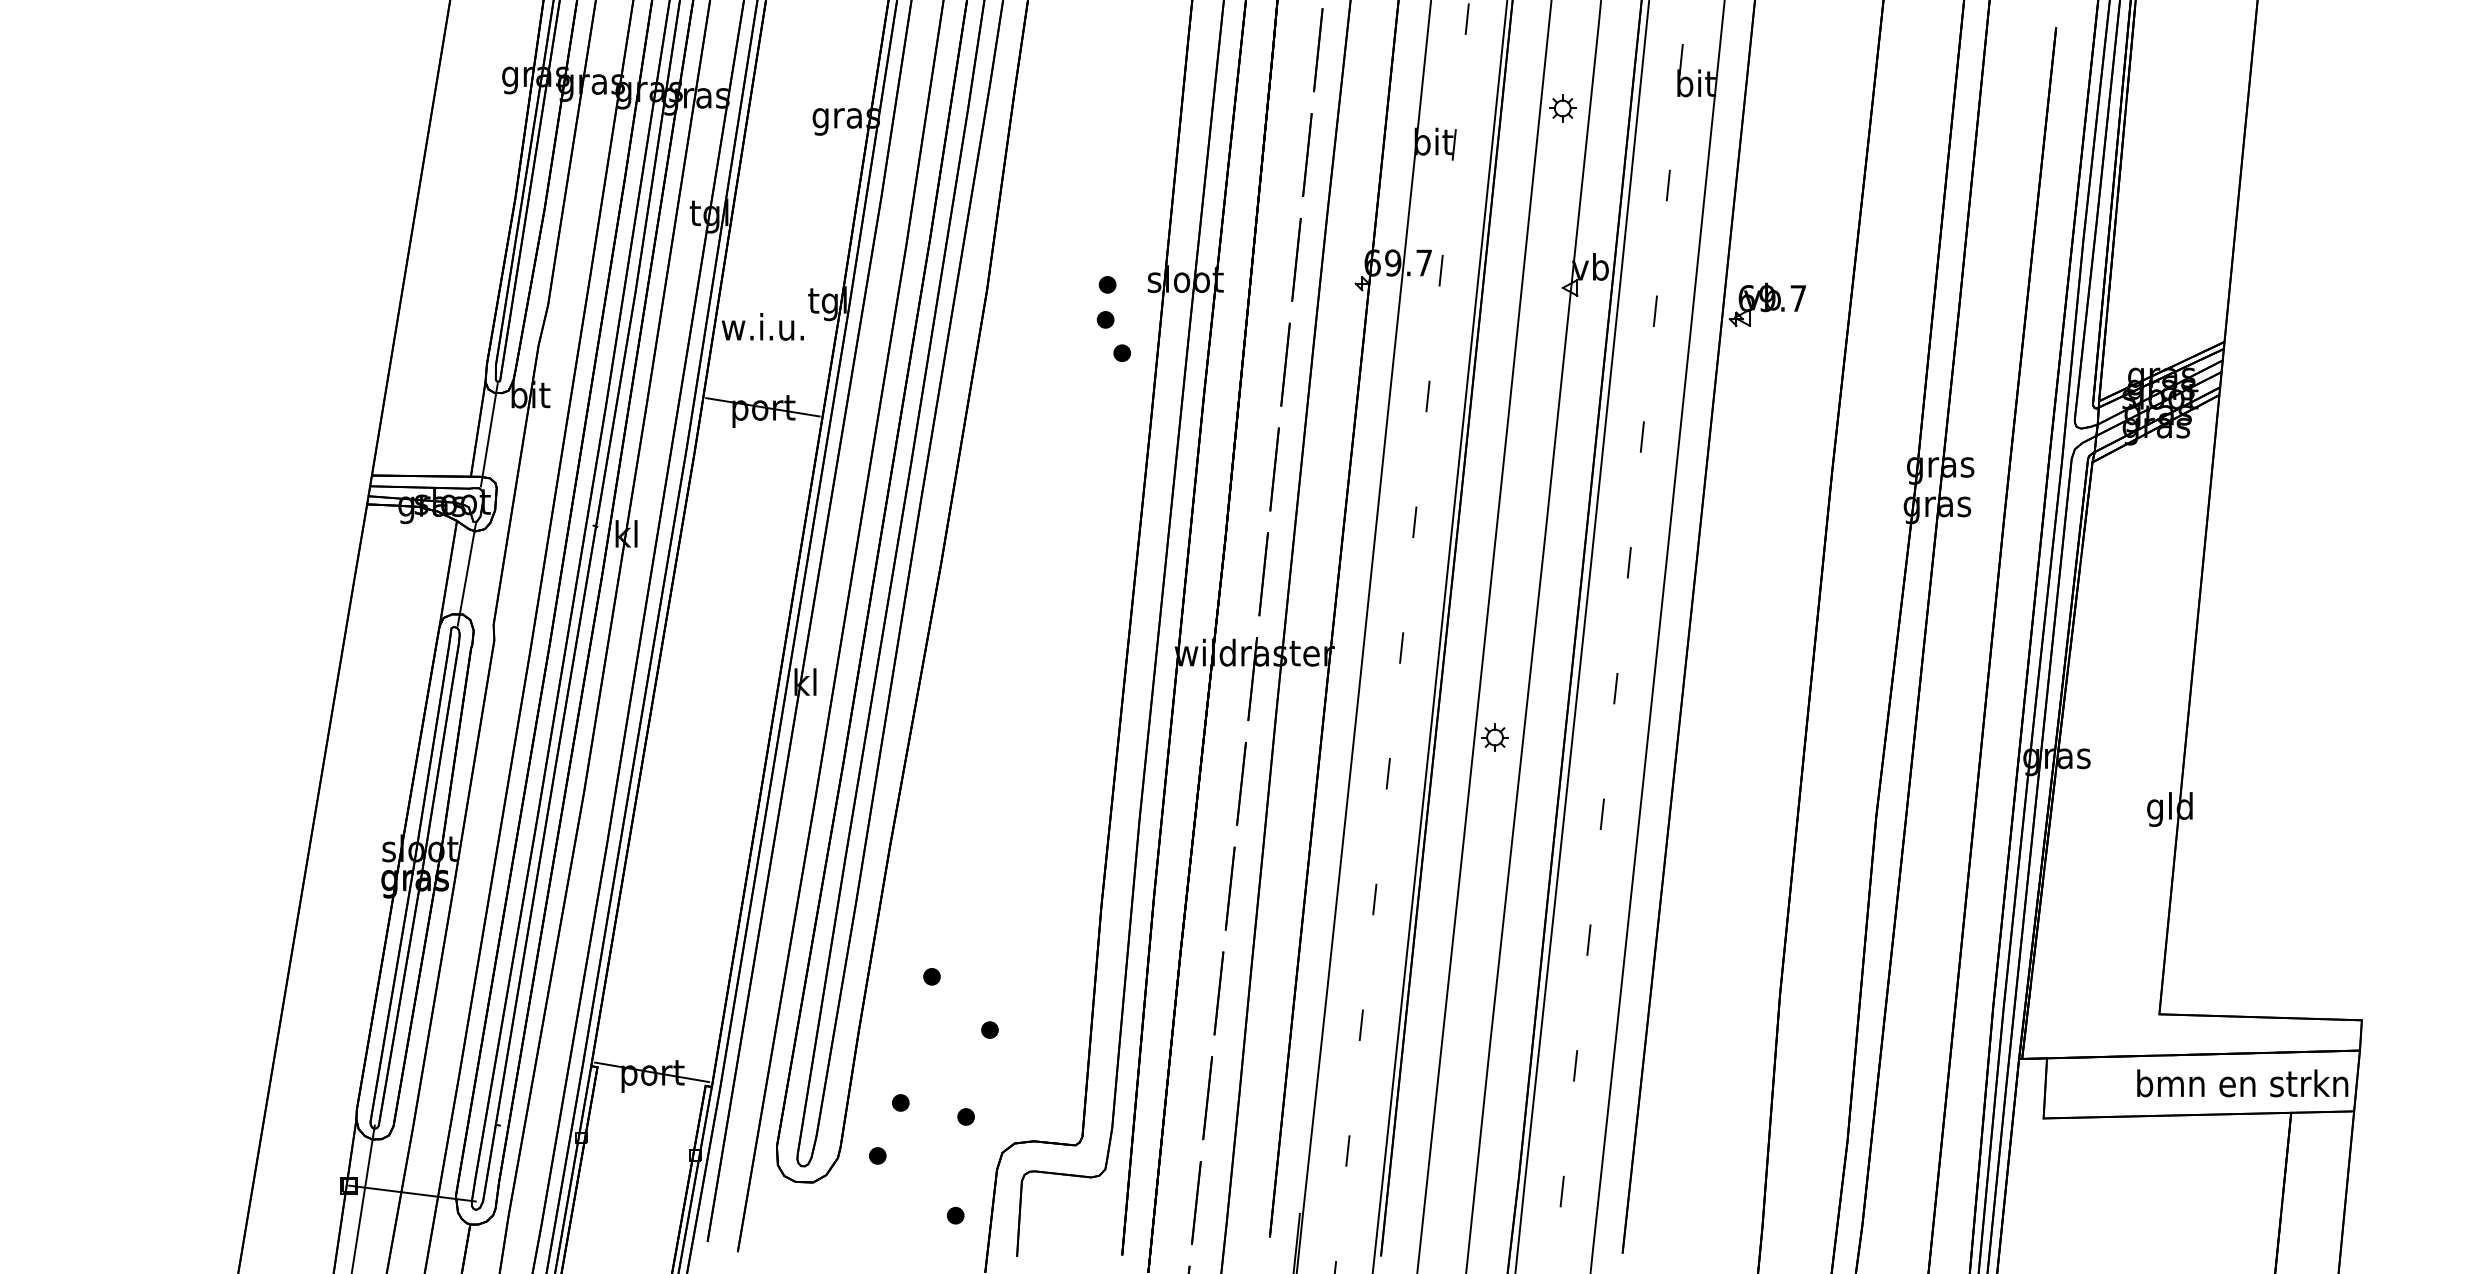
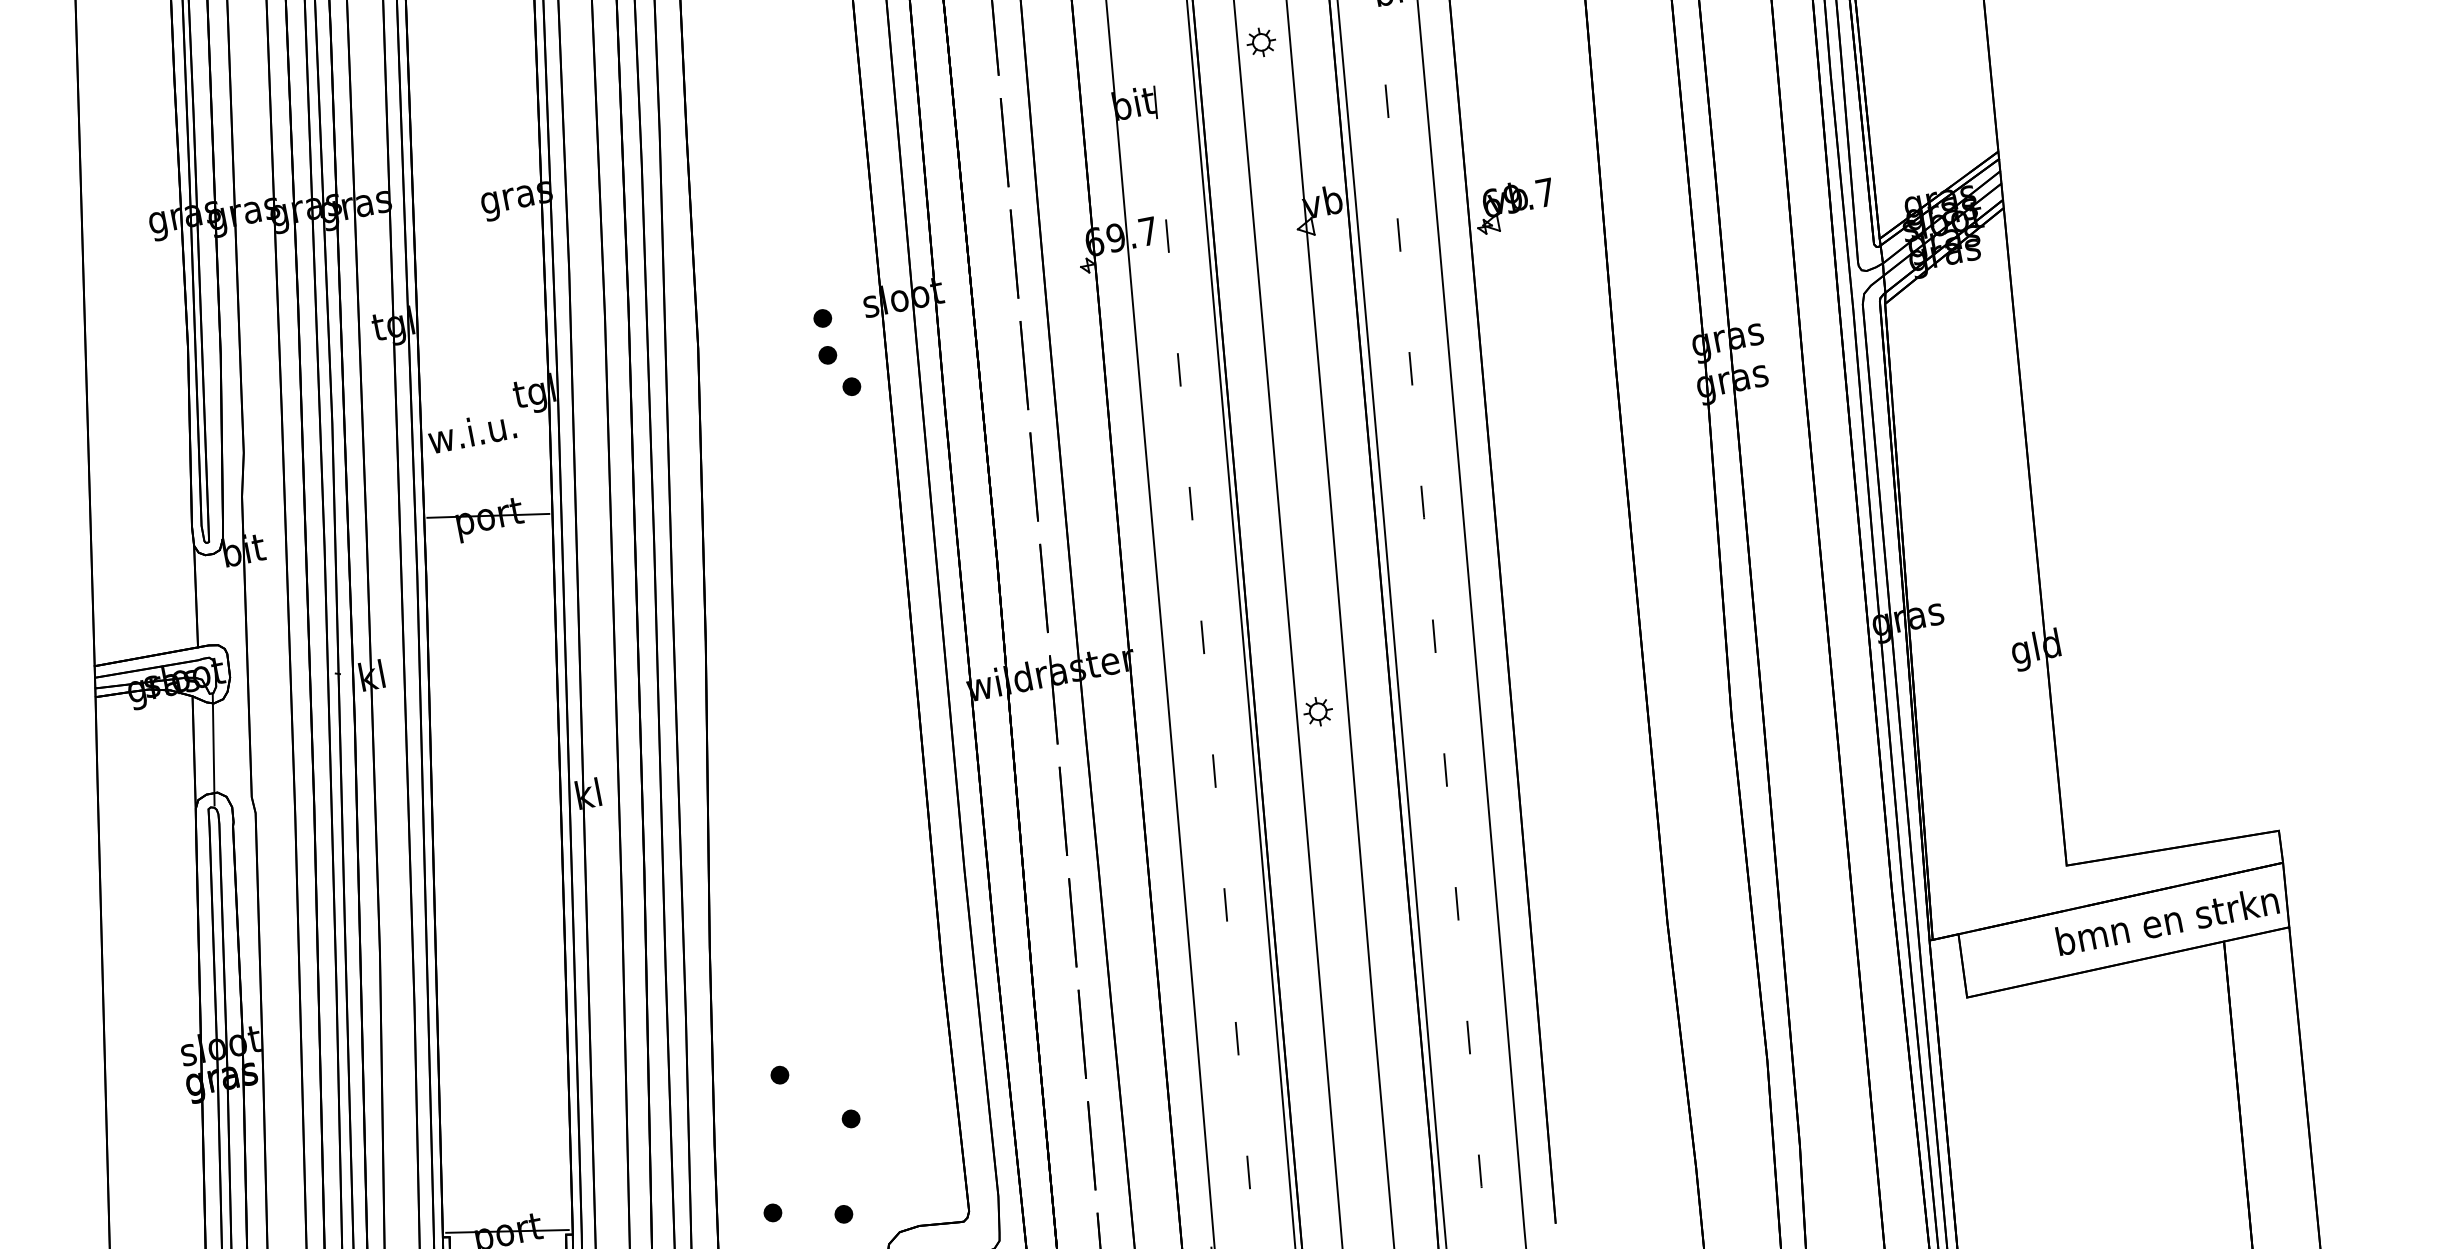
line: (488, 435) -> (208, 600), removed

